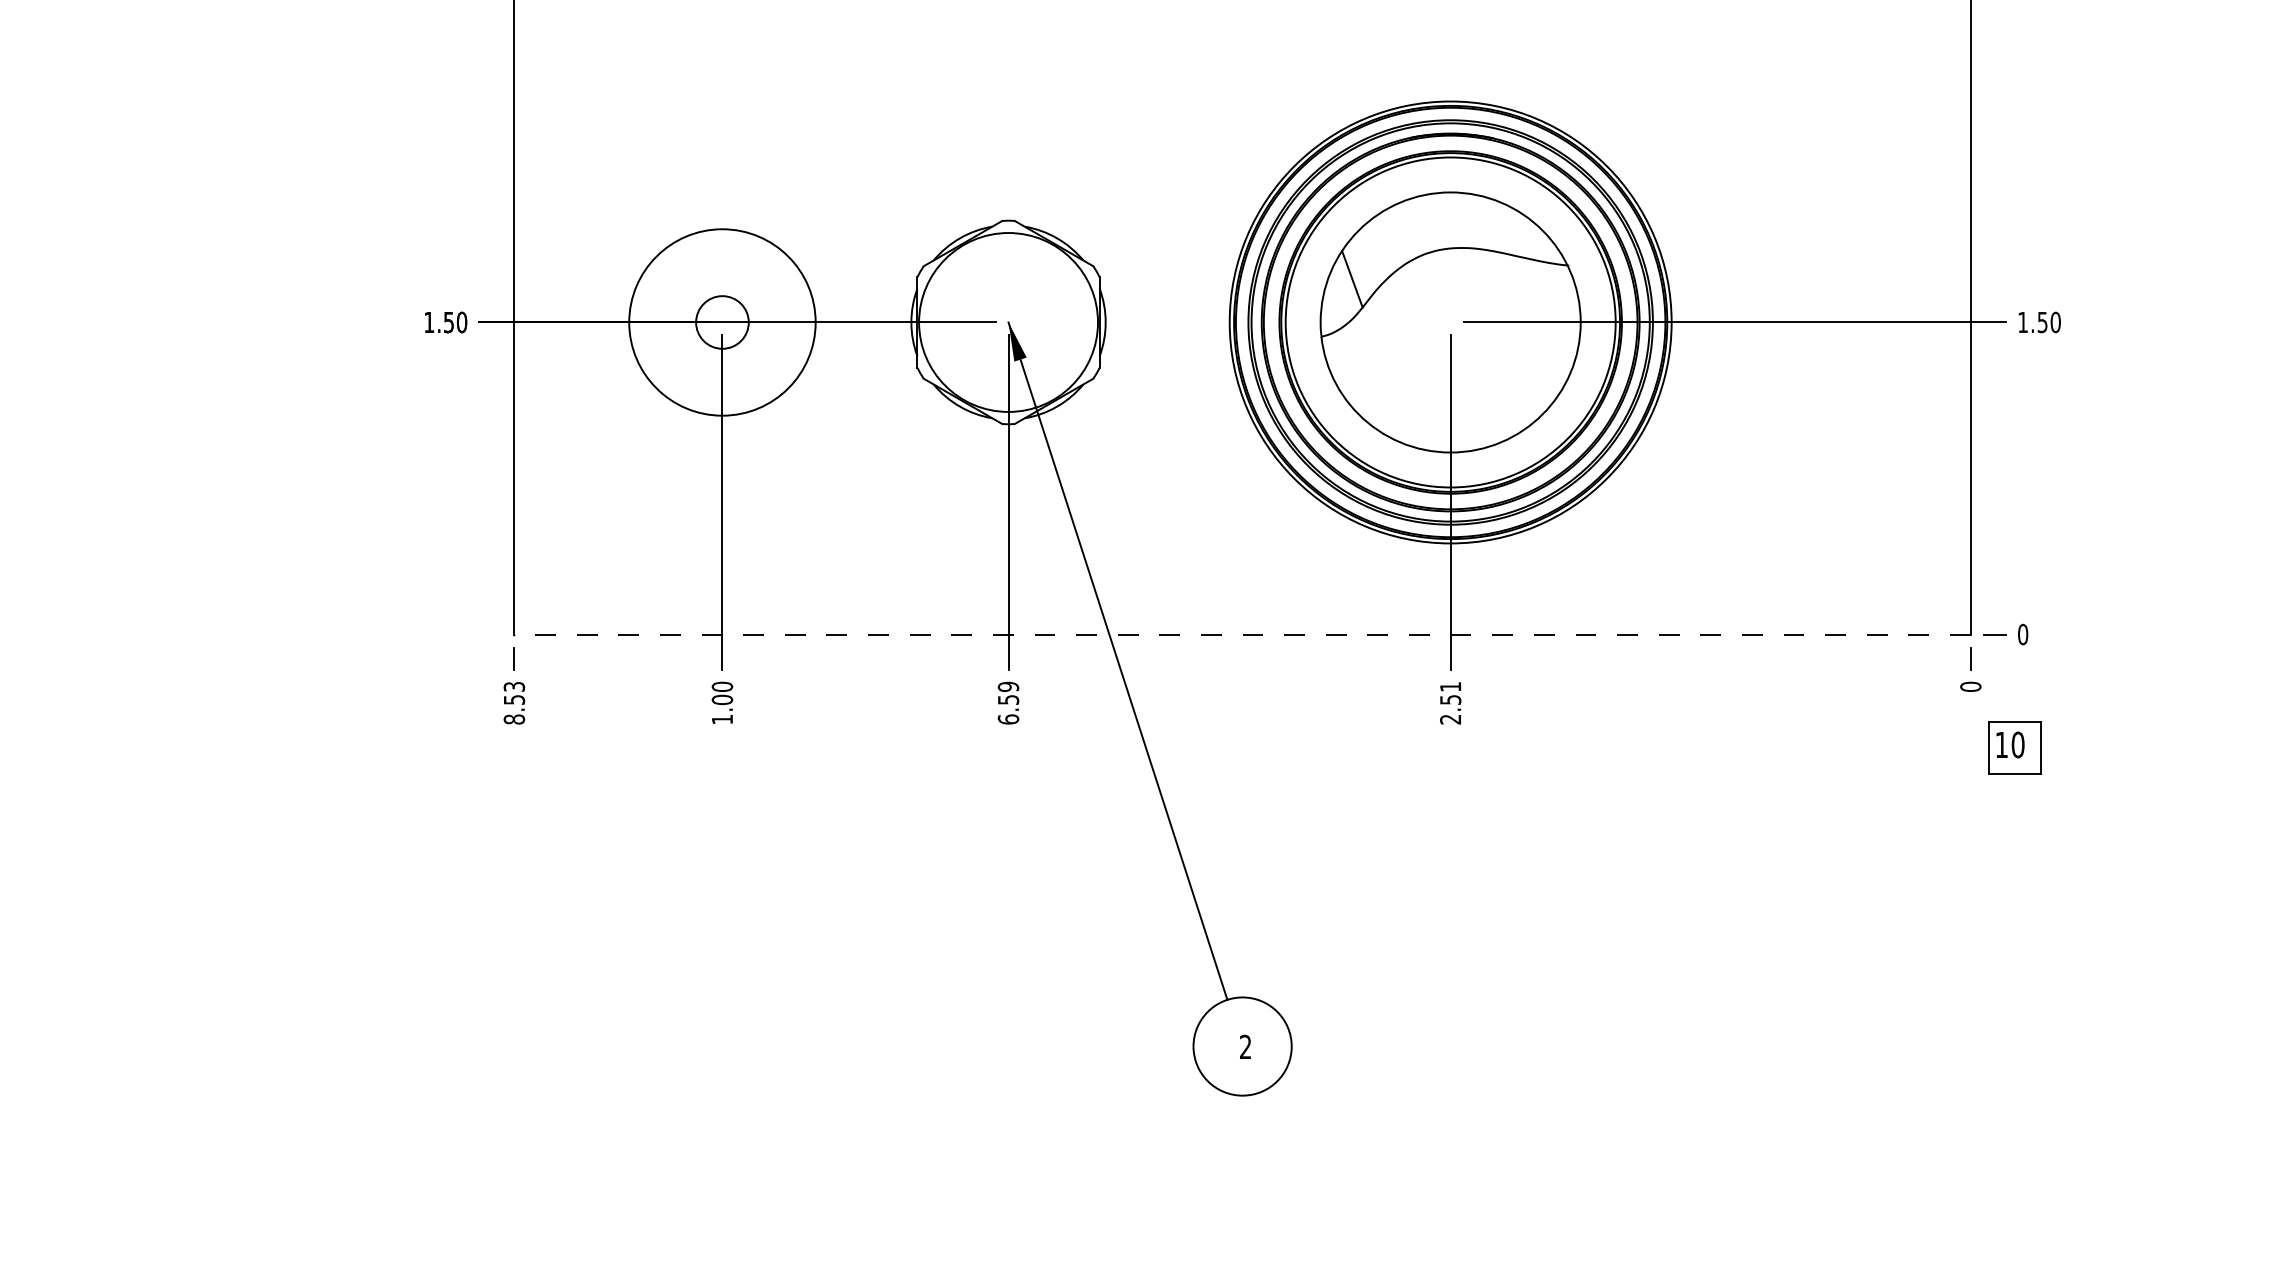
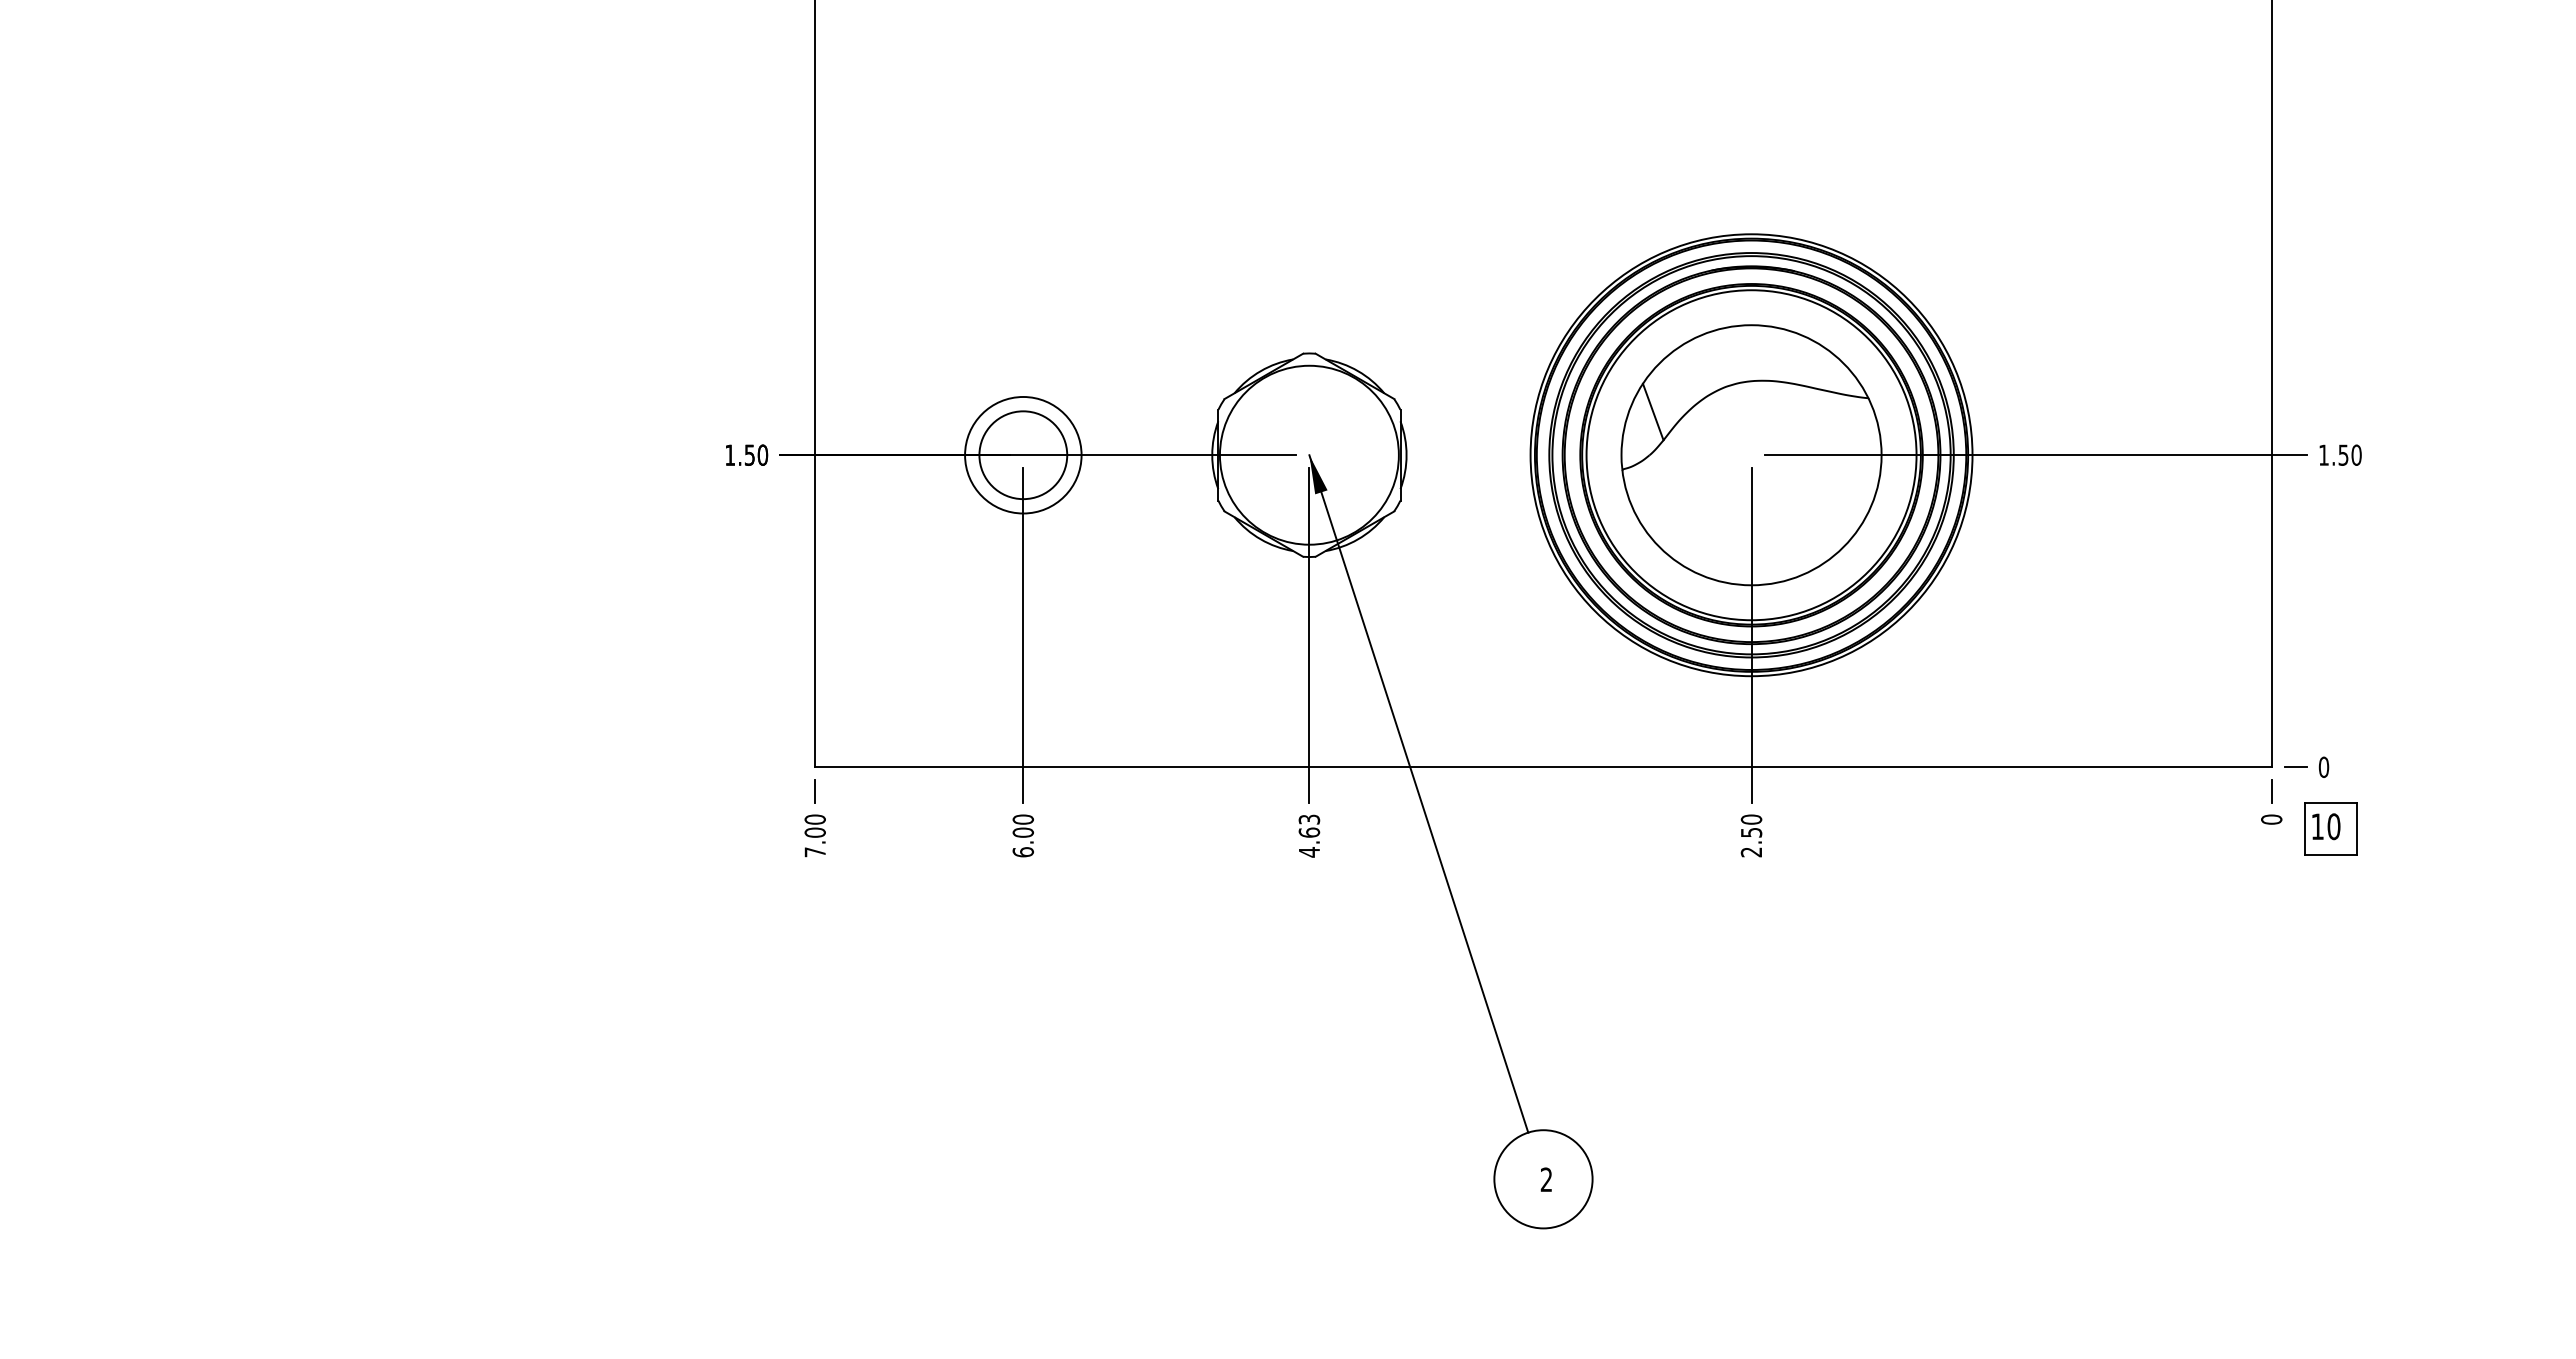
circle: (722, 321) -> (1023, 454), size x0.62
circle: (722, 322) -> (1023, 455), size x1.67
line: (1241, 634) -> (1542, 767), dashed -> solid
text: (1450, 686) -> (1751, 819), 2.51 -> 2.50
text: (513, 702) -> (814, 835), 8.53 -> 7.00
text: (1008, 702) -> (1309, 835), 6.59 -> 4.63
text: (721, 719) -> (1022, 852), 1.00 -> 6.00
part: (2014, 746) -> (2330, 828), moved

